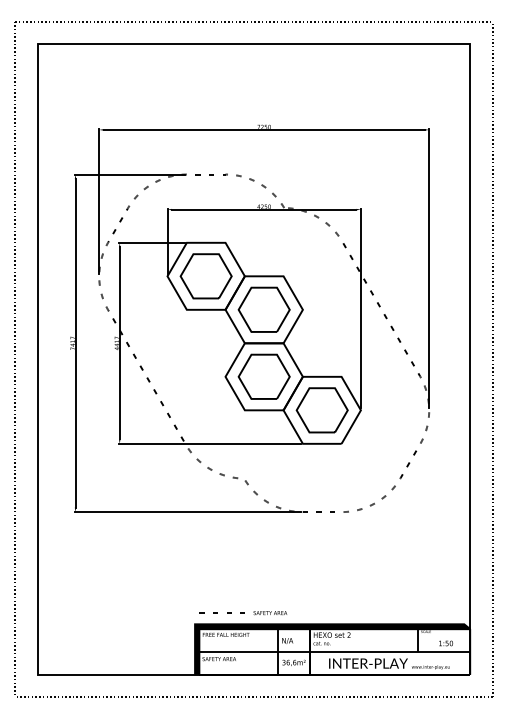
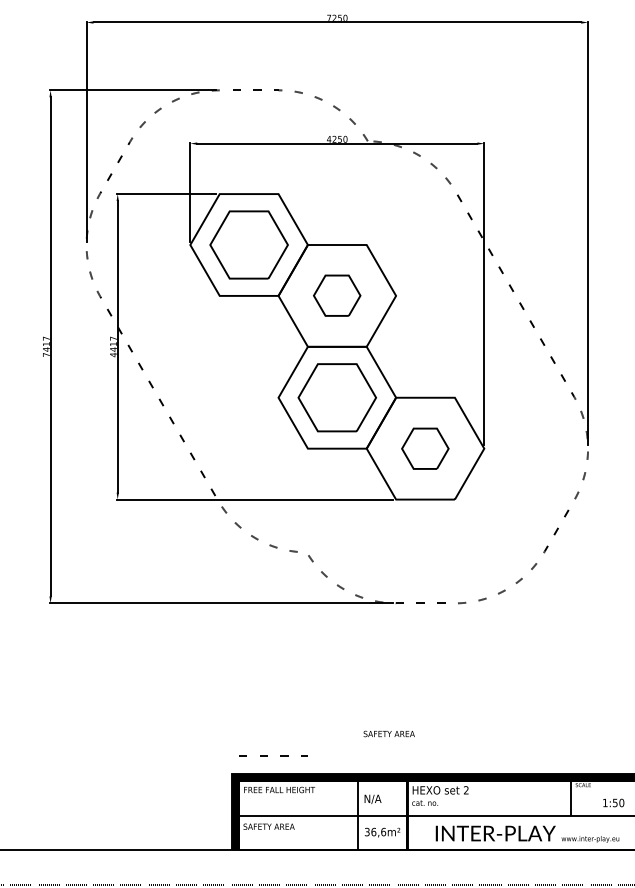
part: (263, 309) -> (336, 295), size x0.6
part: (321, 410) -> (424, 448), size x0.6
text: (270, 613) -> (389, 734), moved

